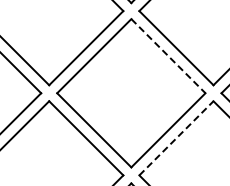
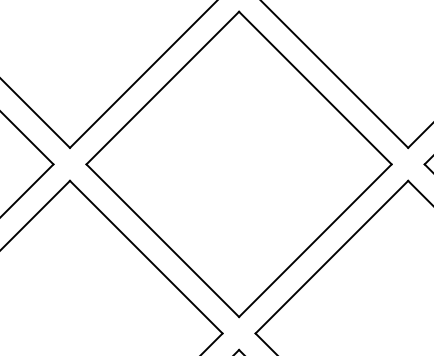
line: (168, 56) -> (315, 88), dashed -> solid
line: (176, 137) -> (331, 255), dashed -> solid

